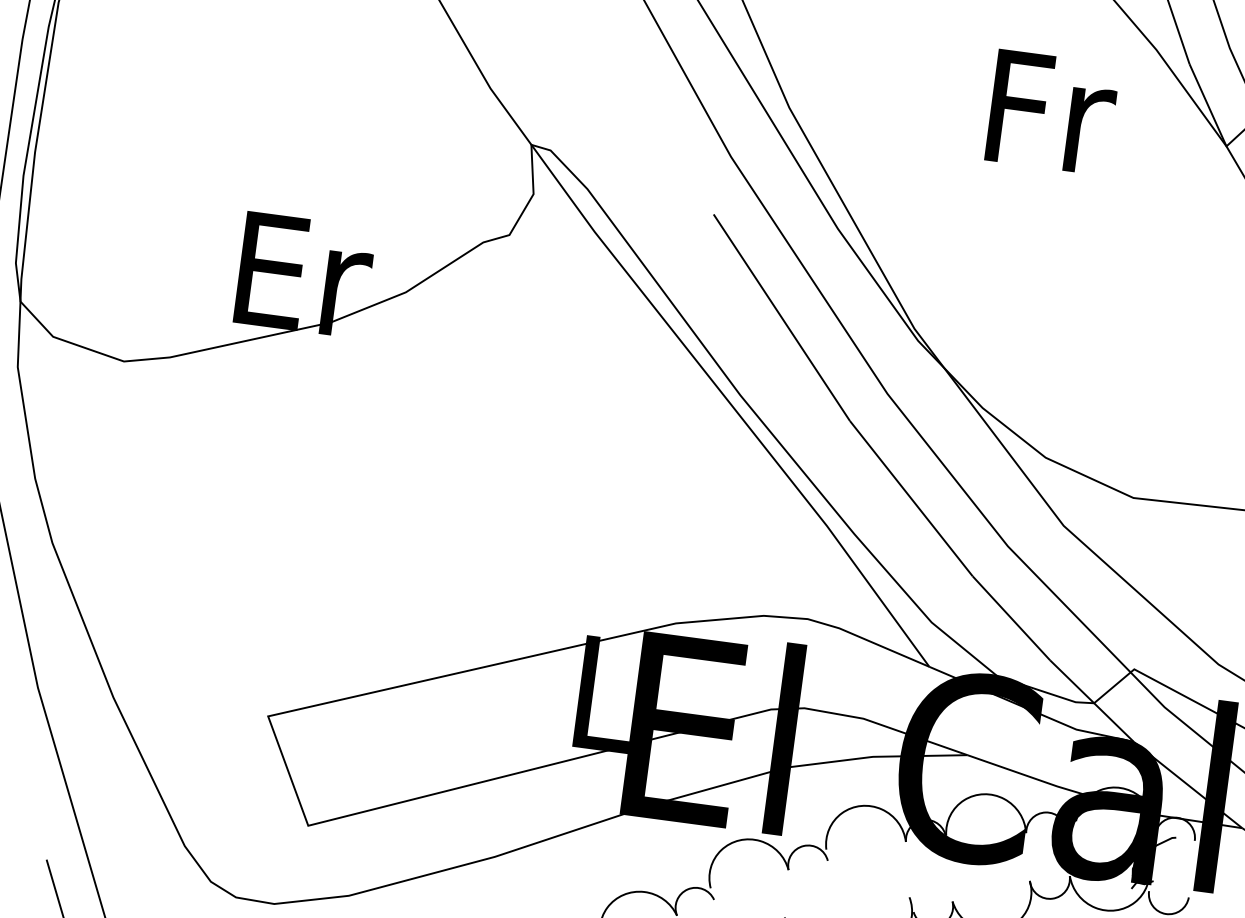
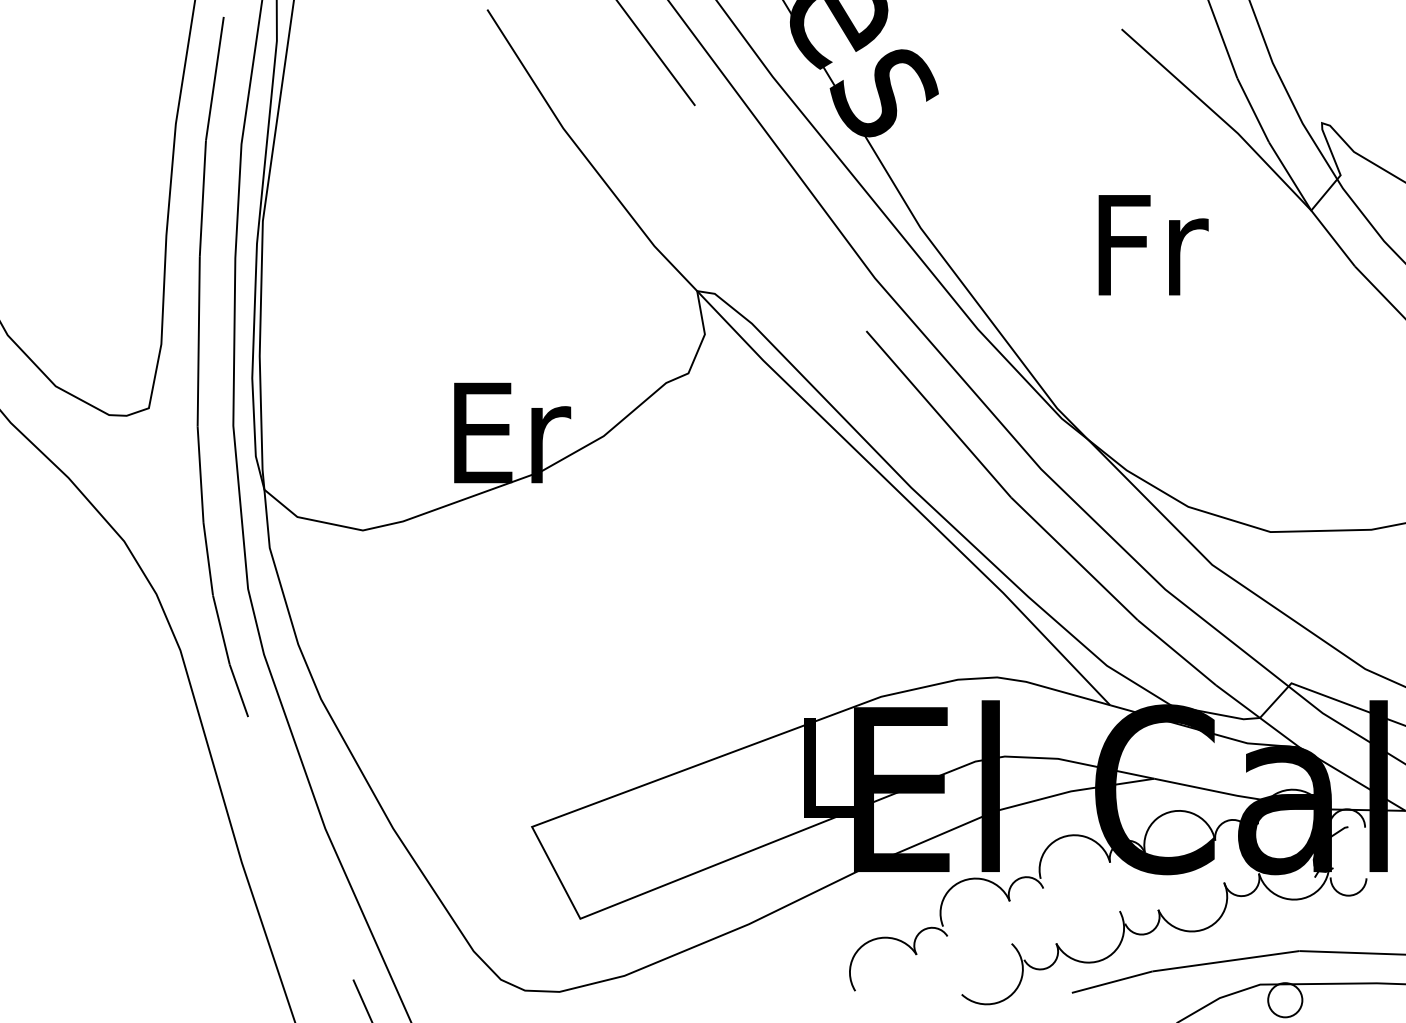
text: (1052, 112) -> (1153, 245), moved

